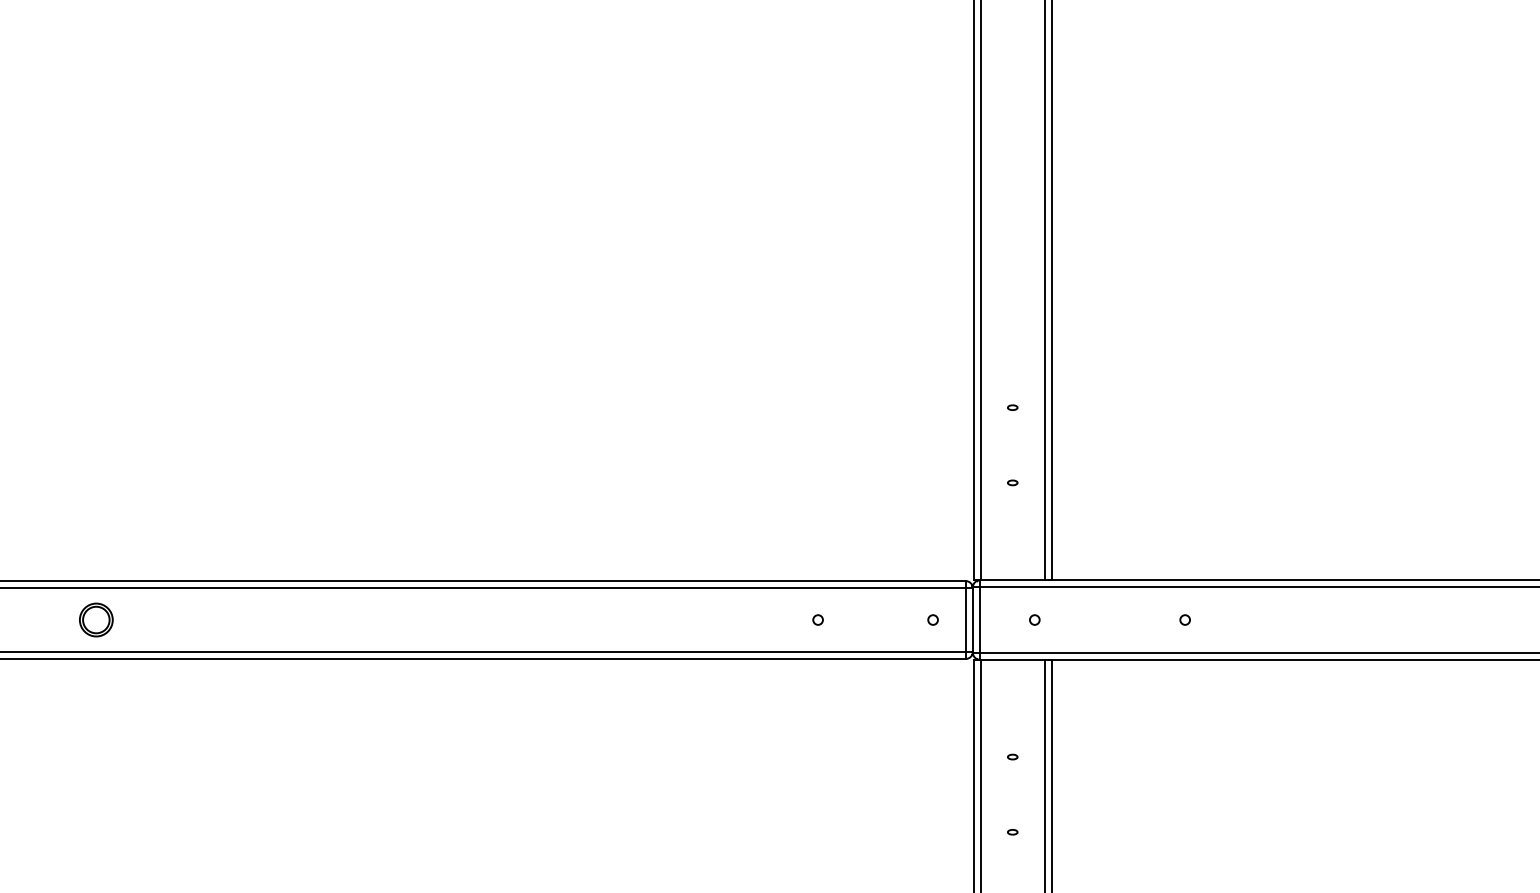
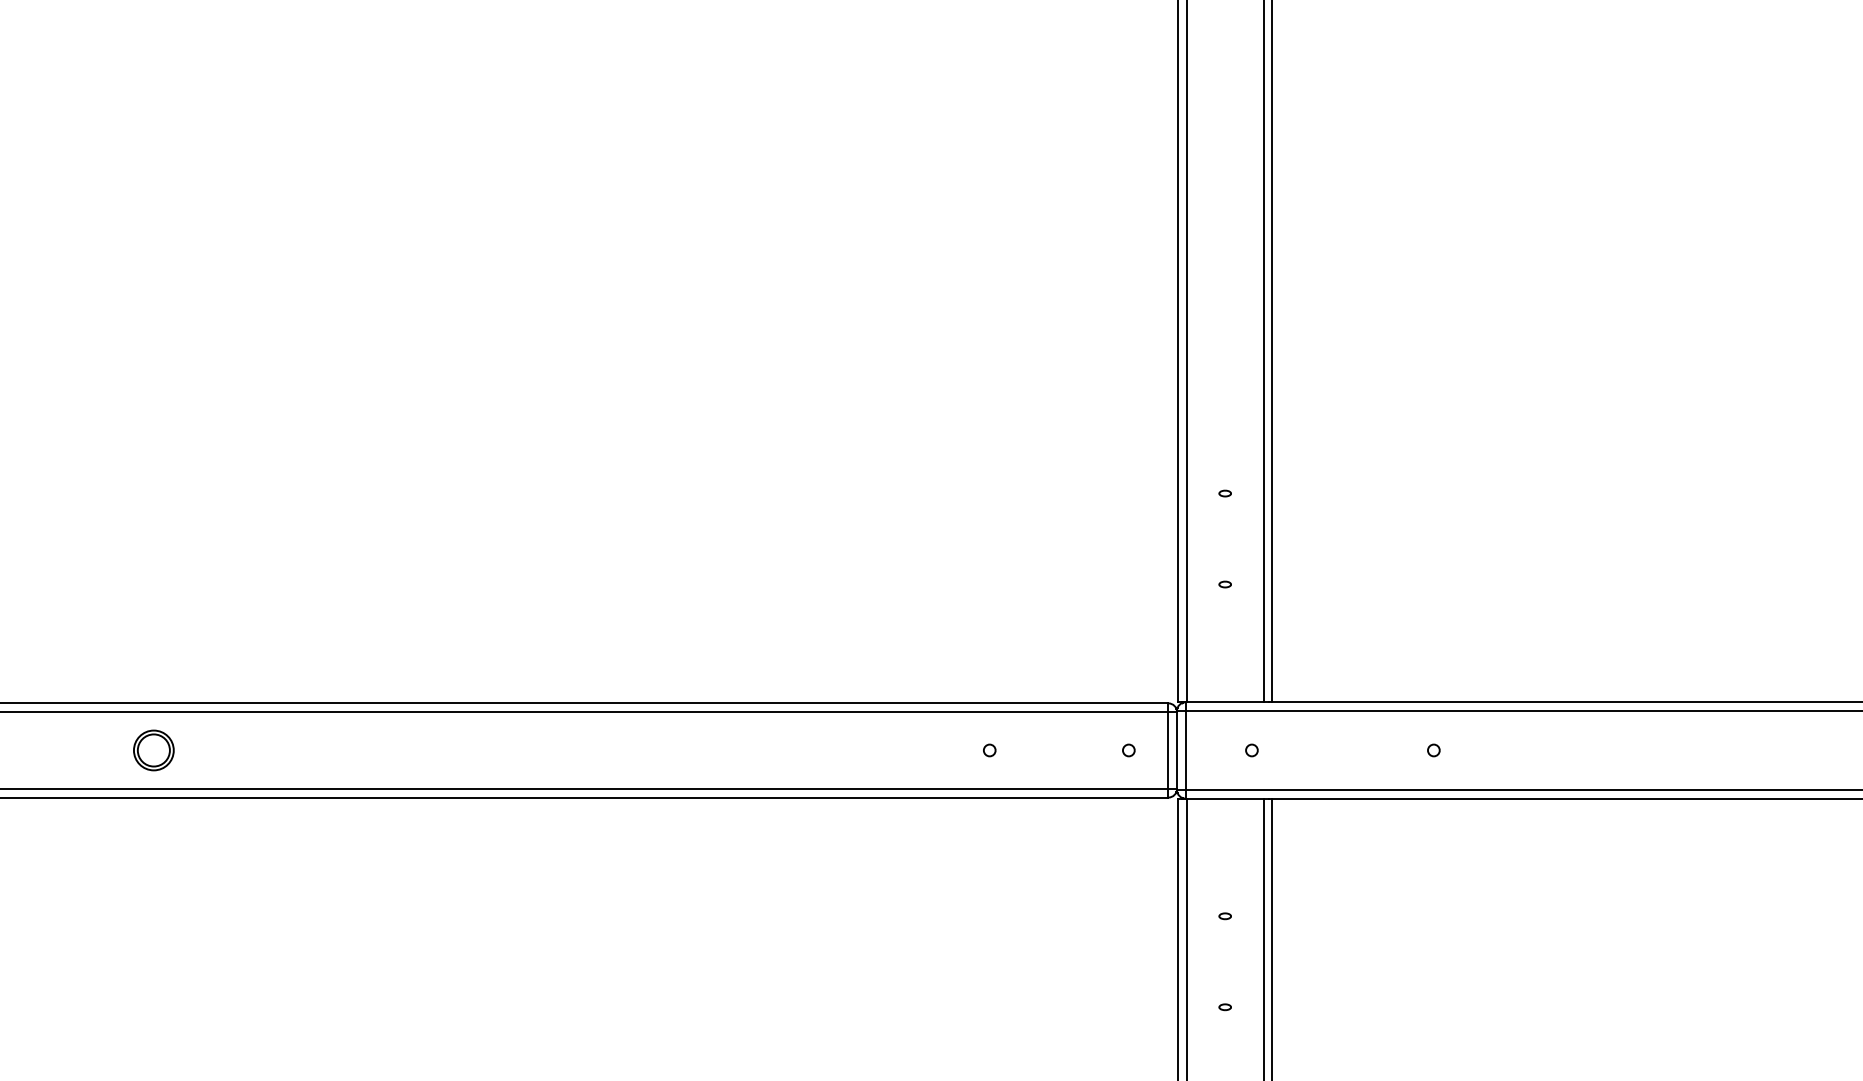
part: (96, 619) -> (154, 749), moved

